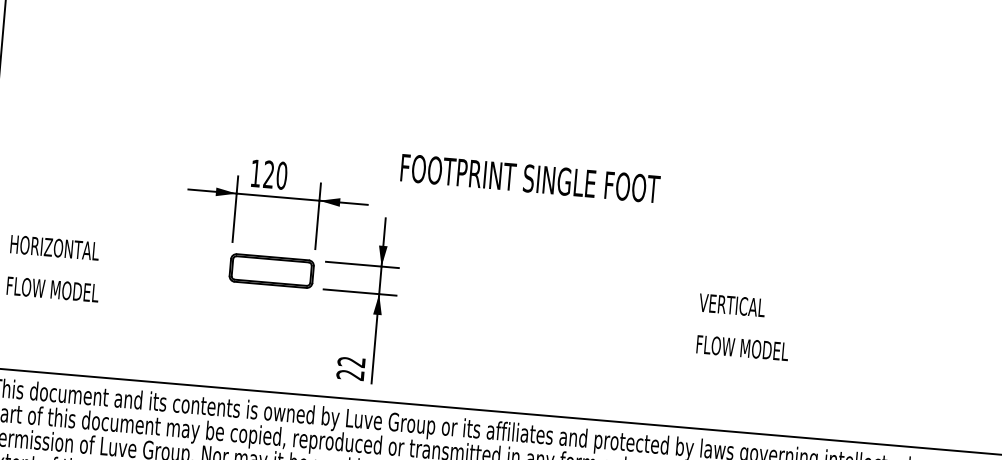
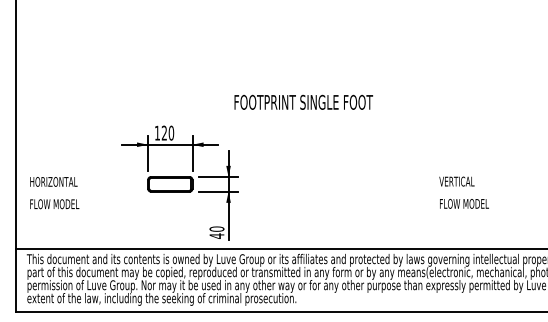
text: (530, 176) -> (303, 101), moved
text: (742, 326) -> (463, 192), moved
text: (350, 368) -> (216, 232), 22 -> 40

